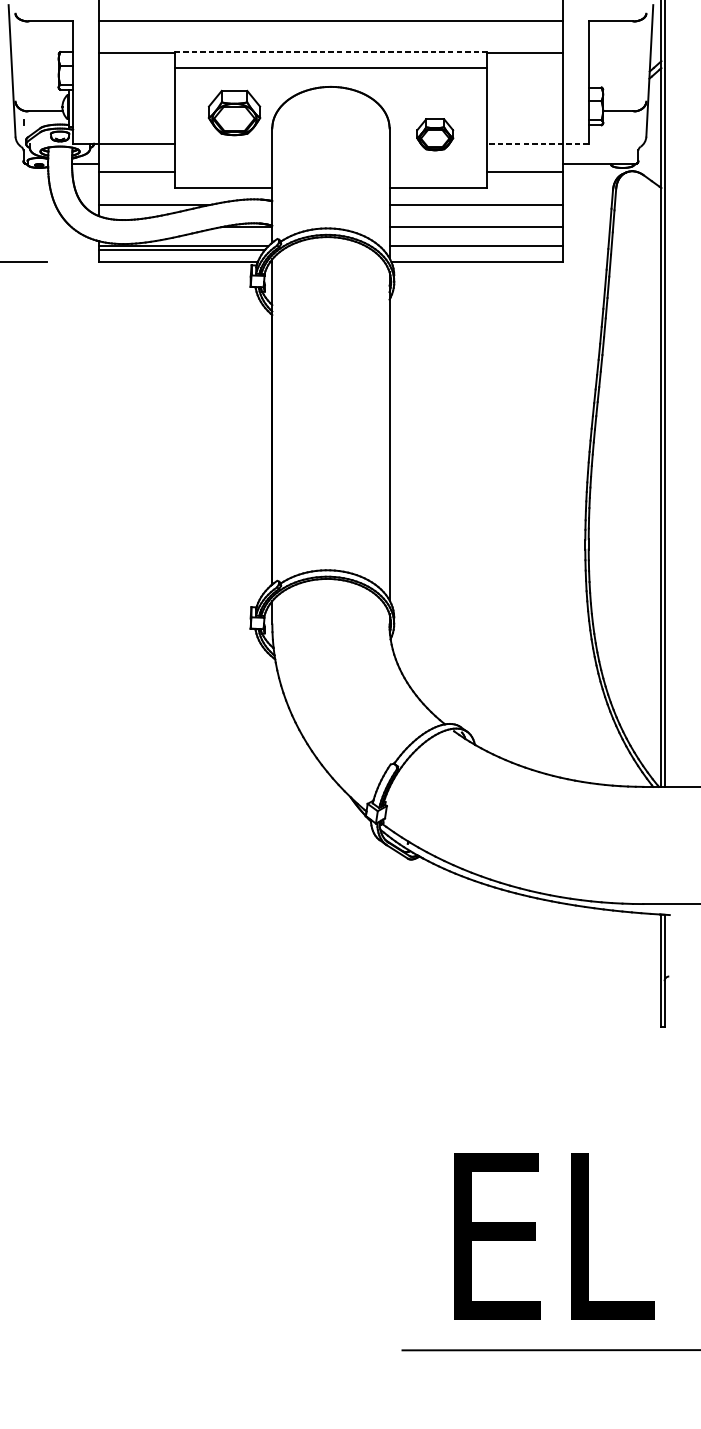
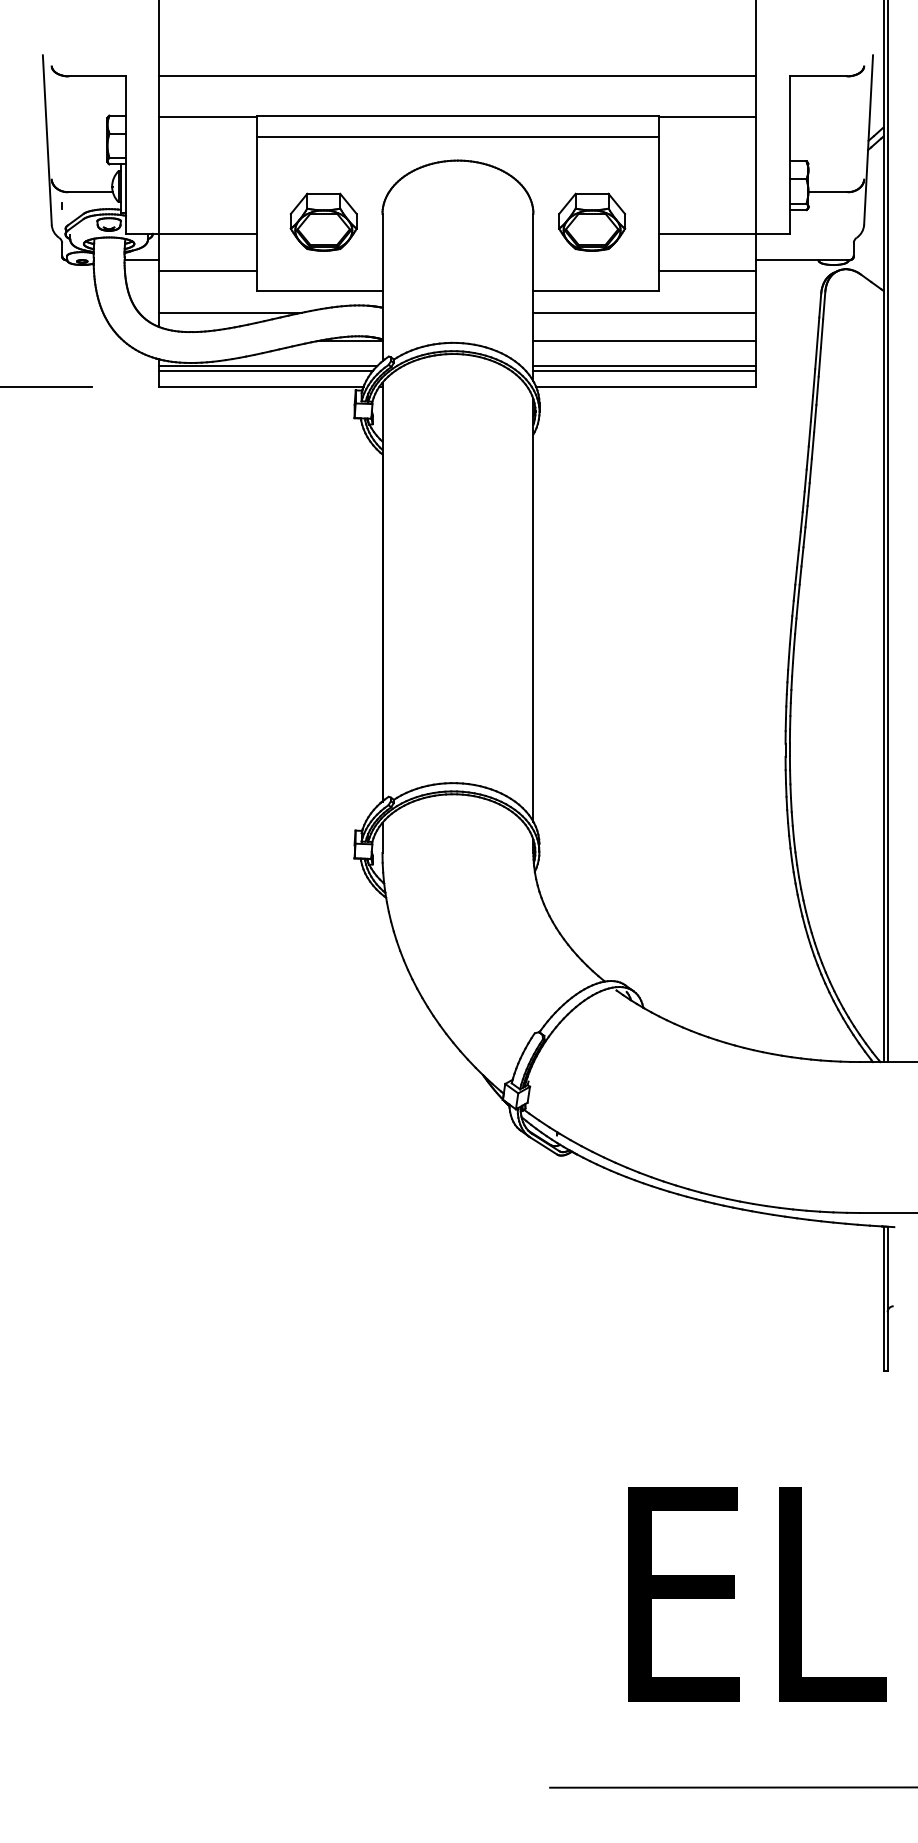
line: (331, 51) -> (458, 115), dashed -> solid
part: (234, 112) -> (323, 221), moved
part: (435, 134) -> (592, 221), size x1.43
line: (537, 143) -> (724, 233), dashed -> solid
line: (475, 249) -> (644, 370), added
text: (554, 1236) -> (757, 1594), moved

